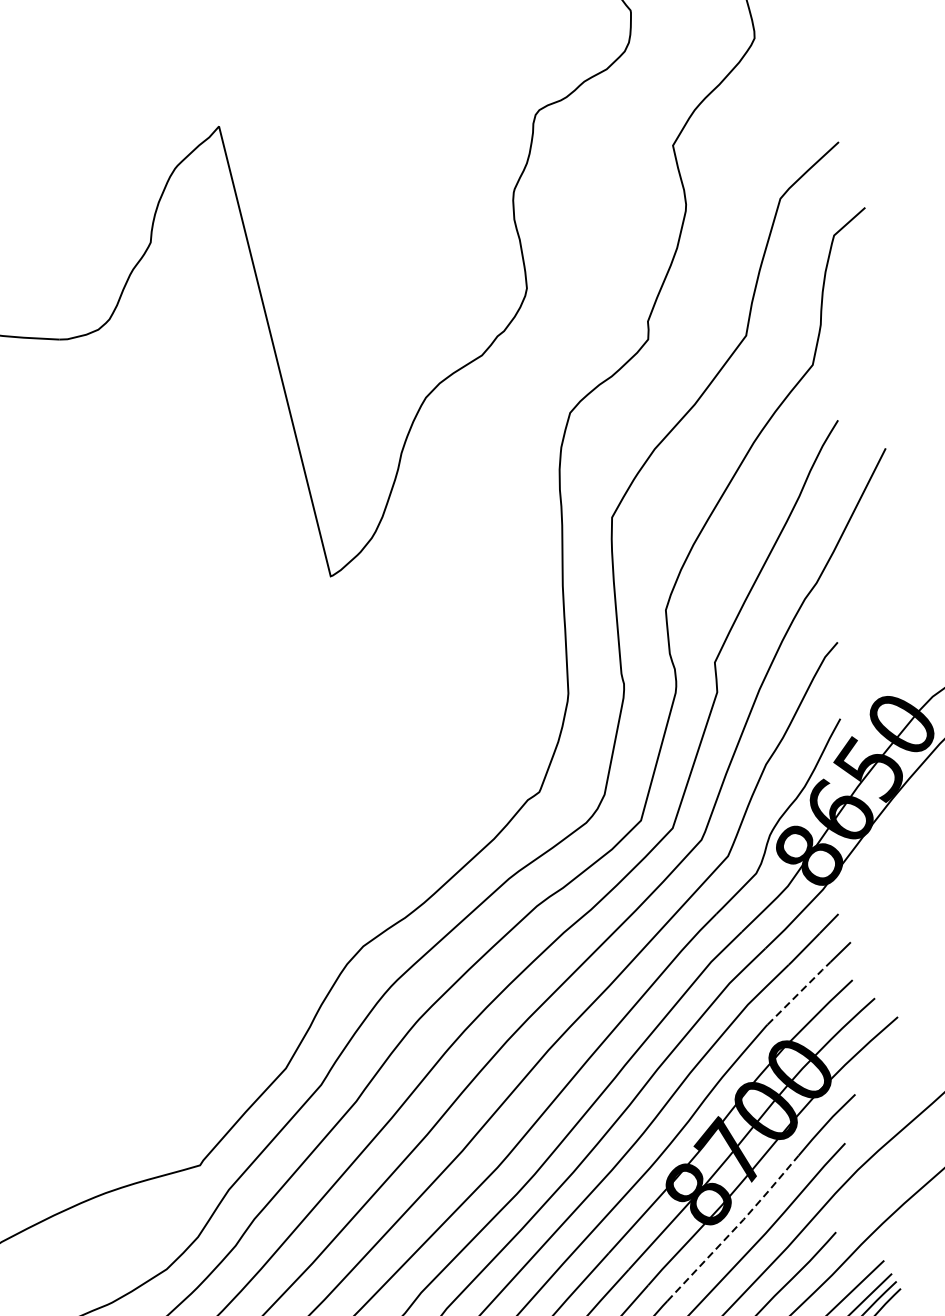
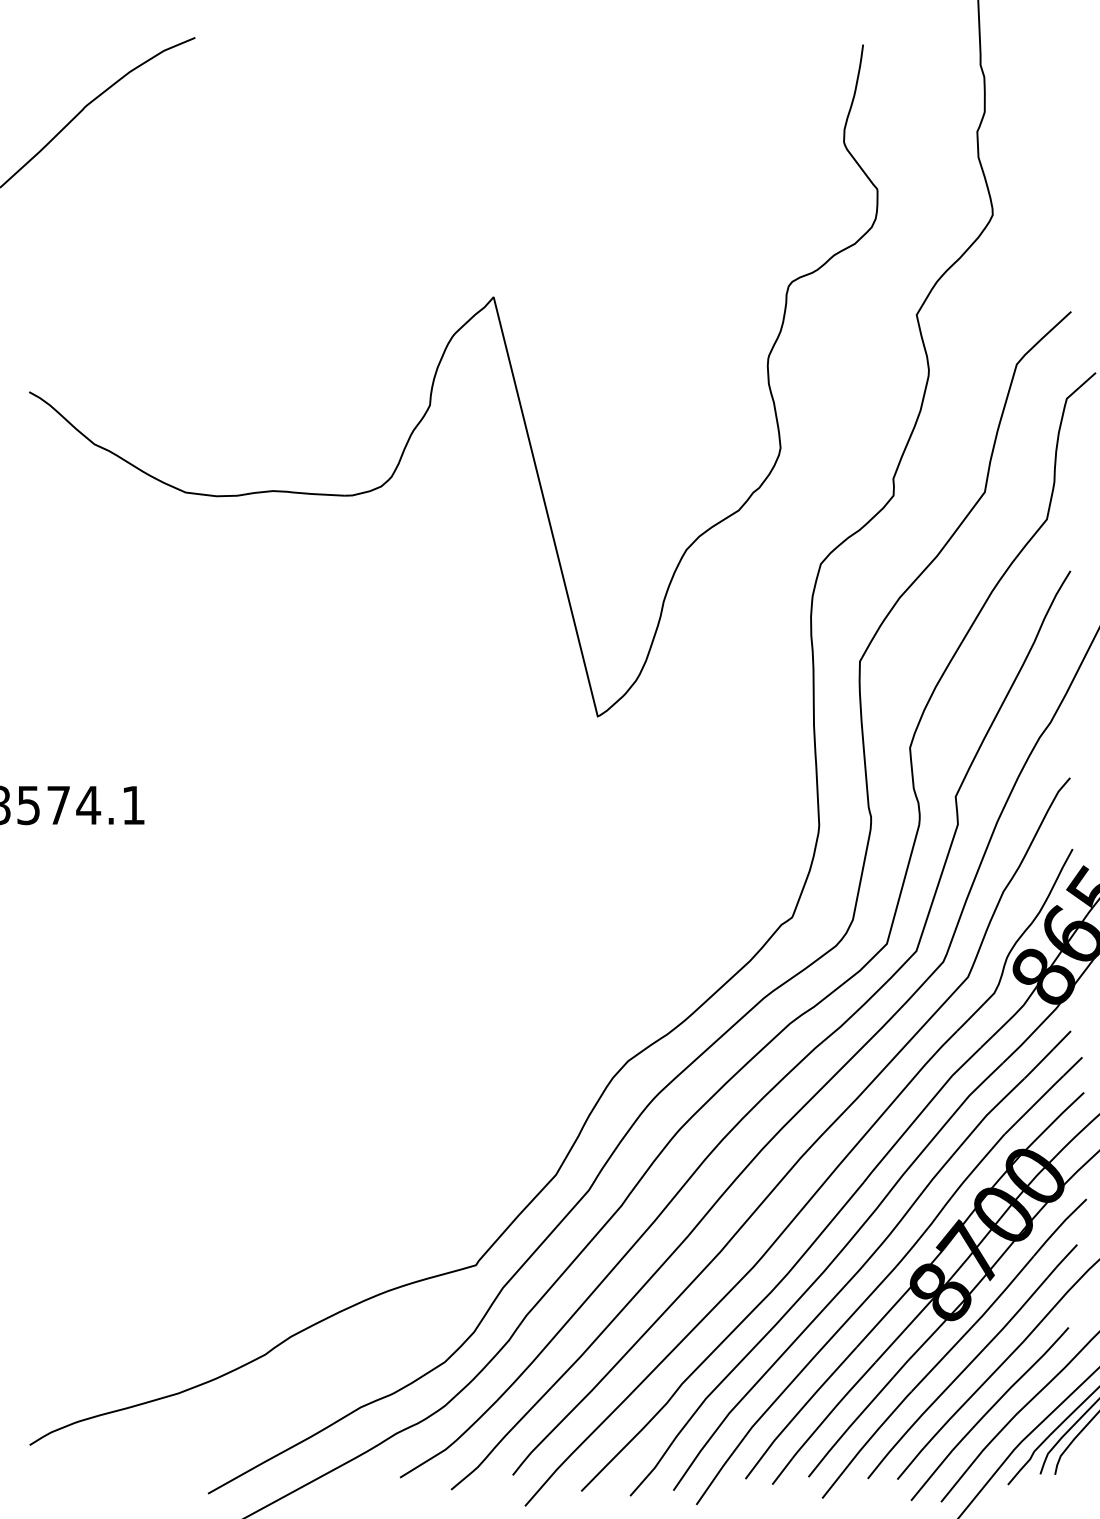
line: (799, 992) -> (1034, 1104), dashed -> solid
line: (735, 1228) -> (974, 1324), dashed -> solid

